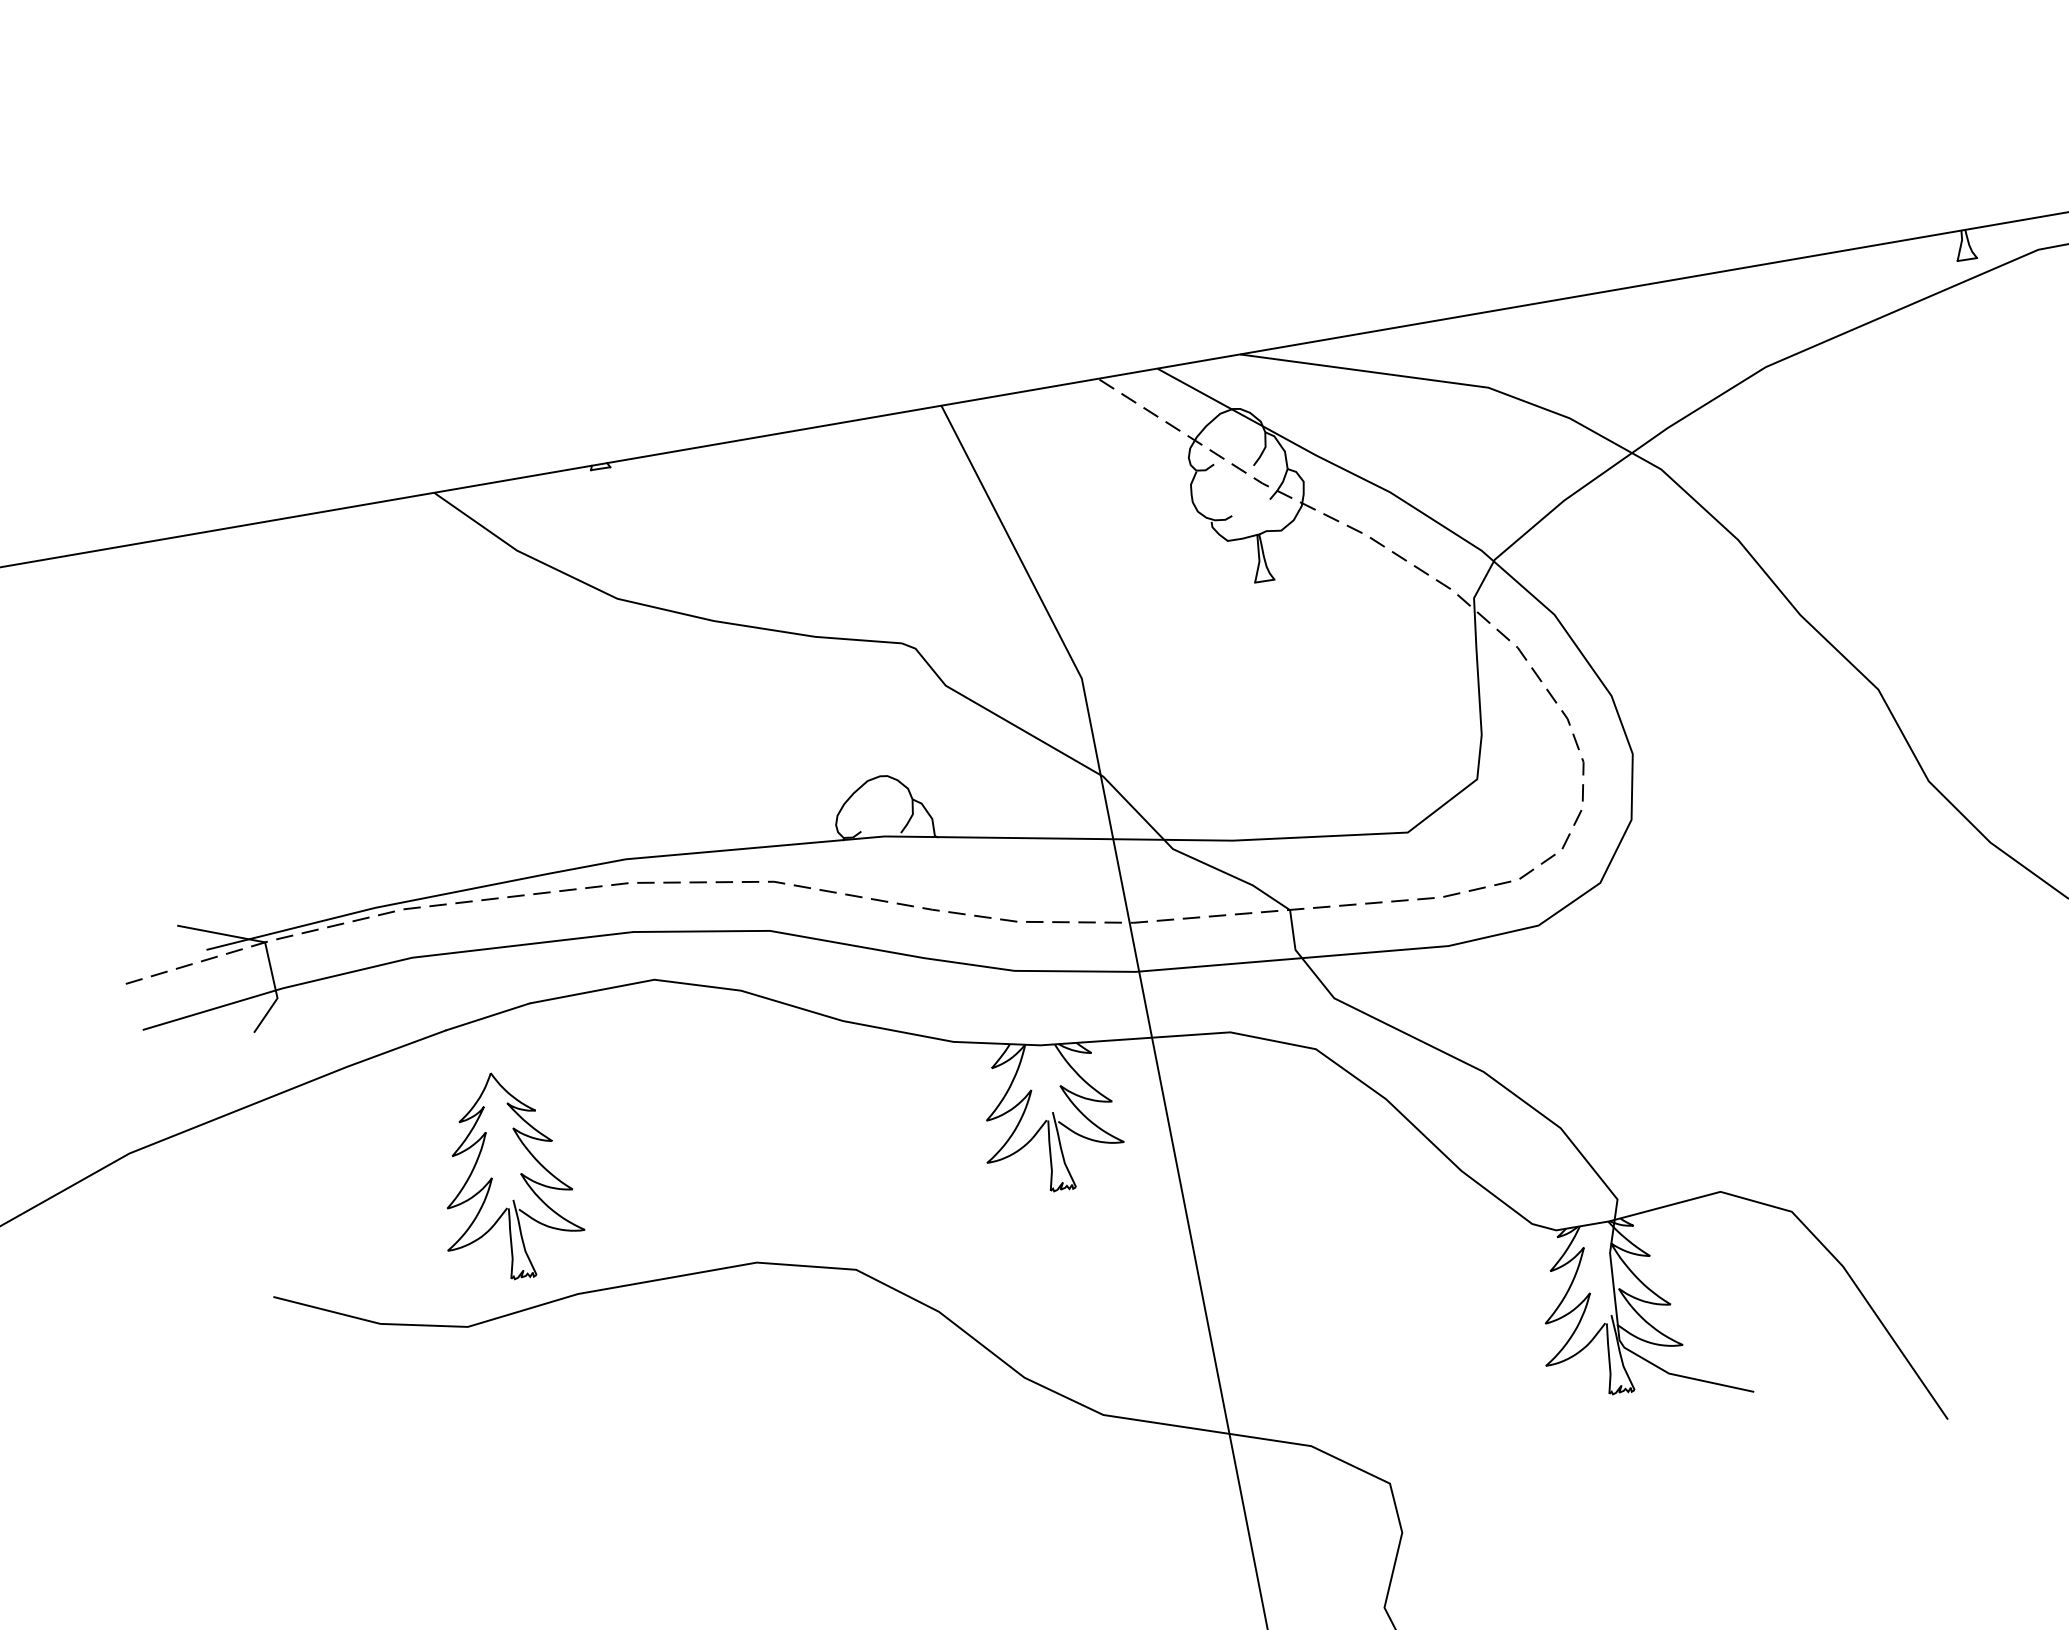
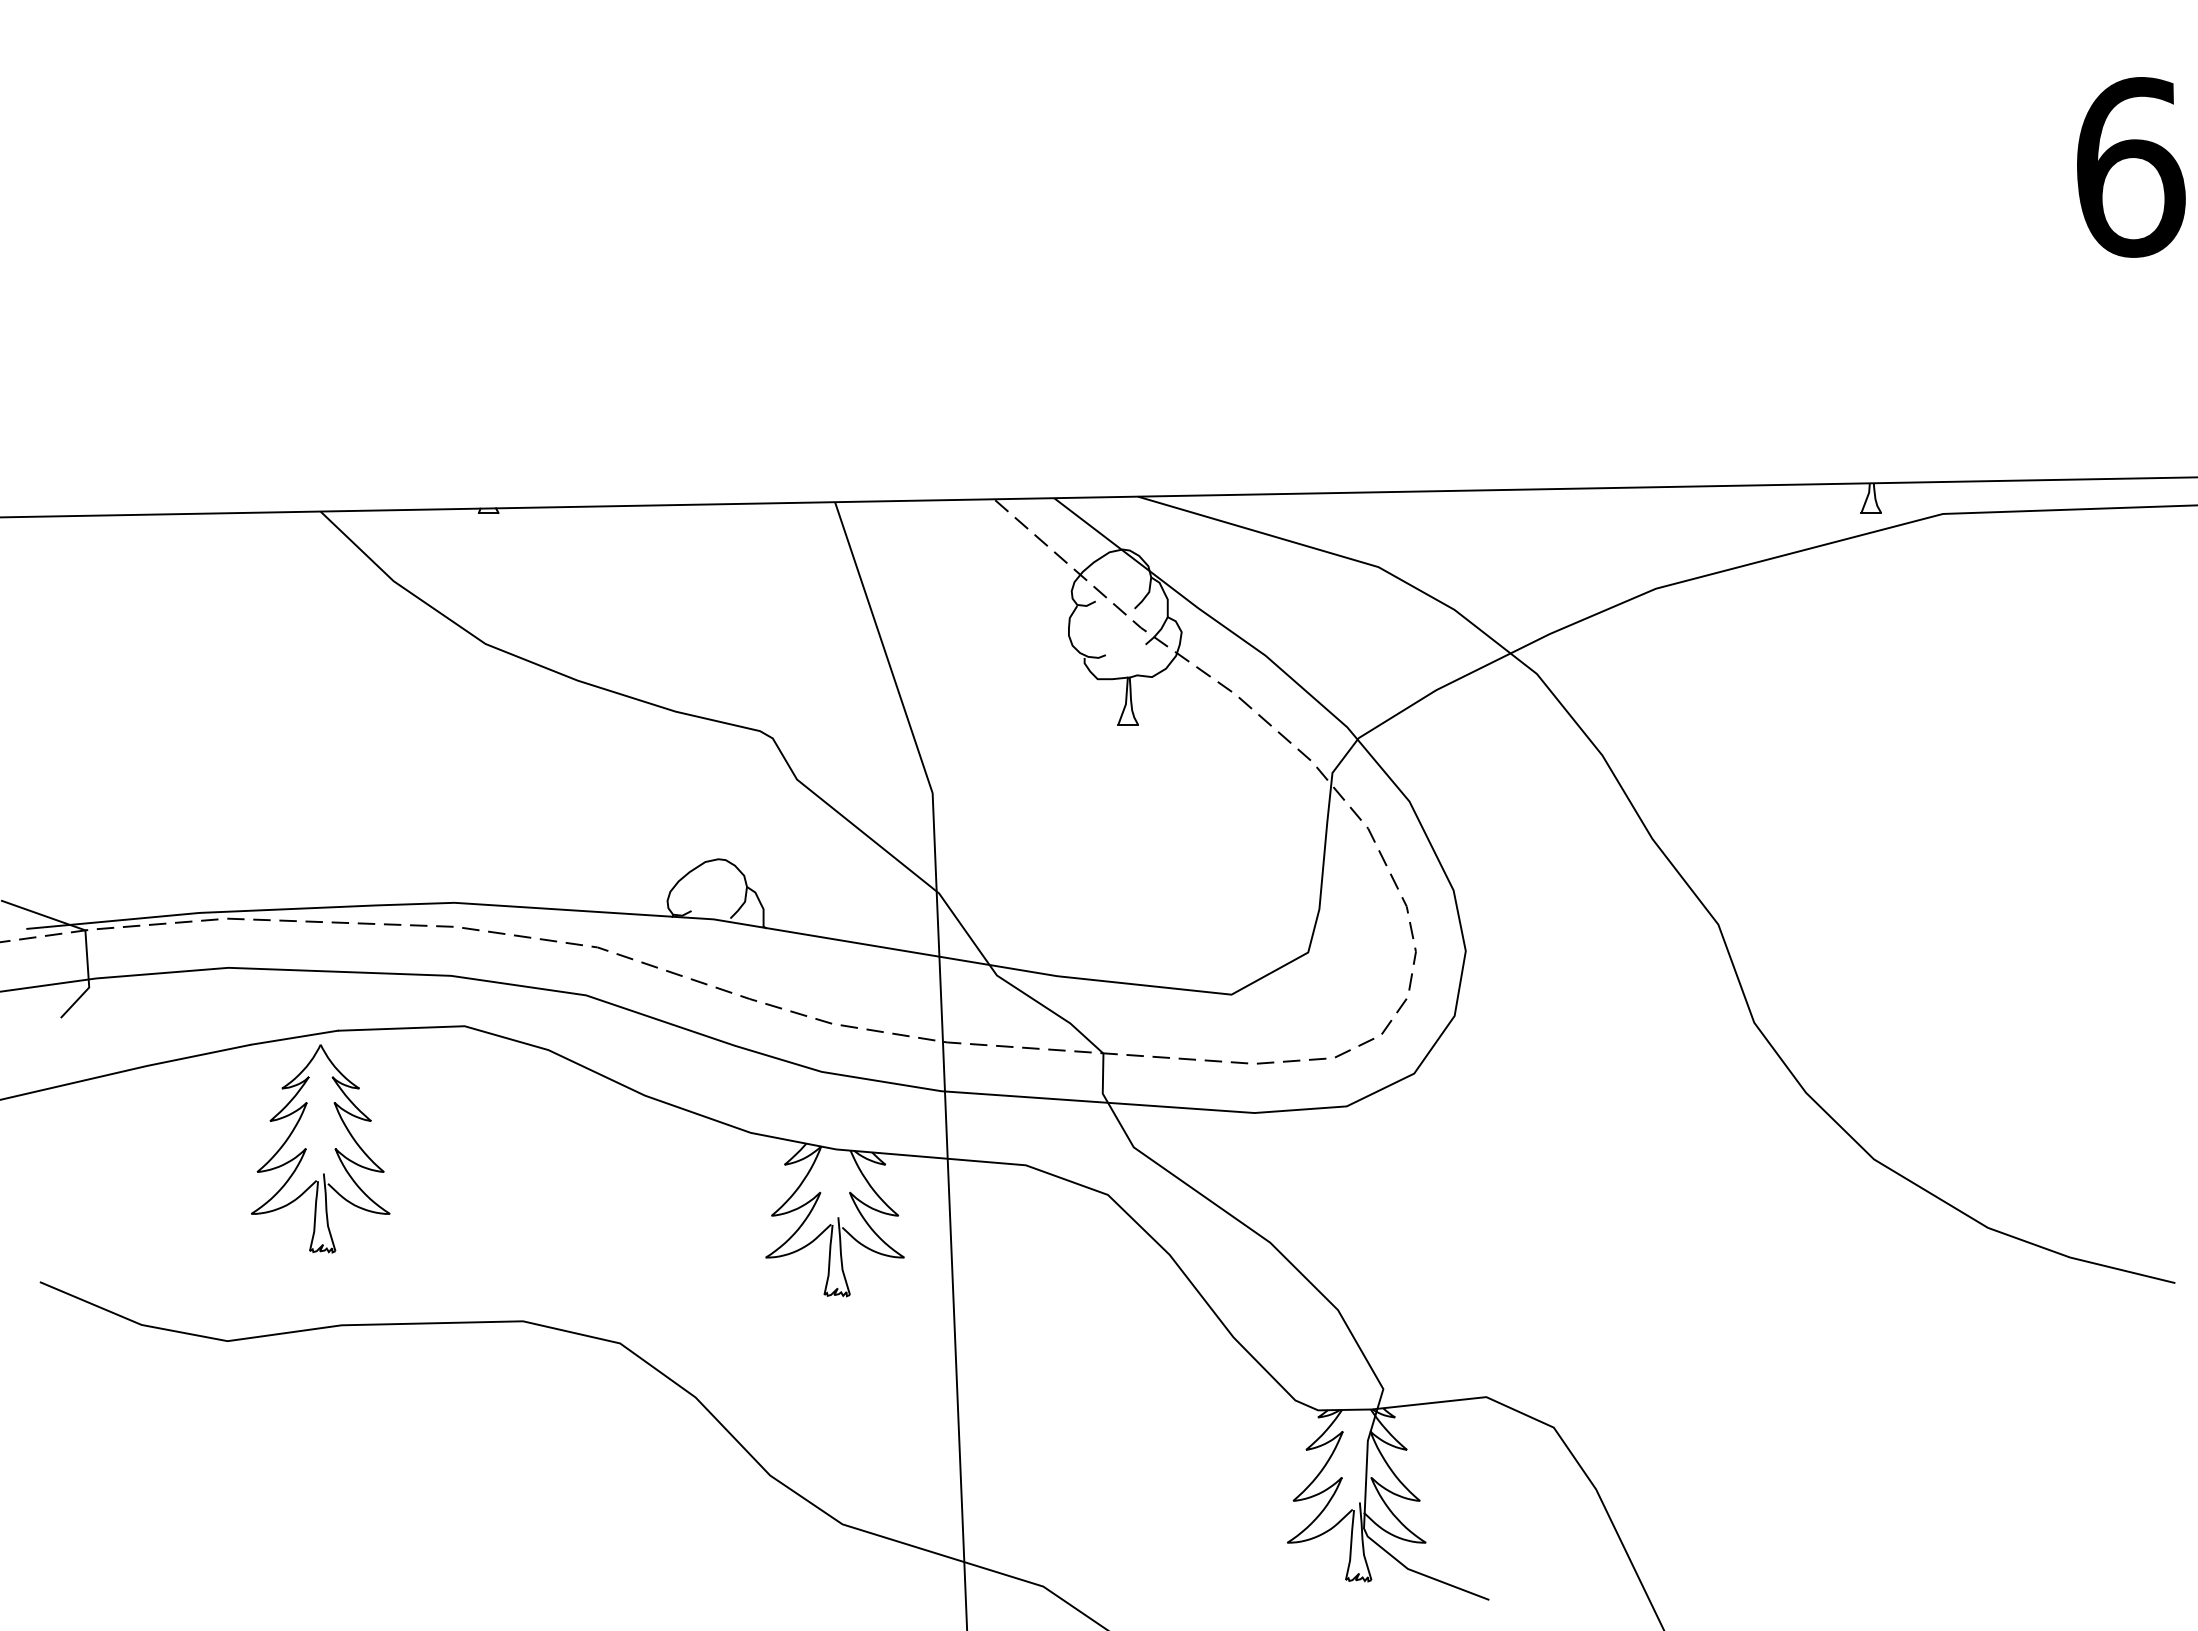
part: (492, 1177) -> (306, 1148), moved

